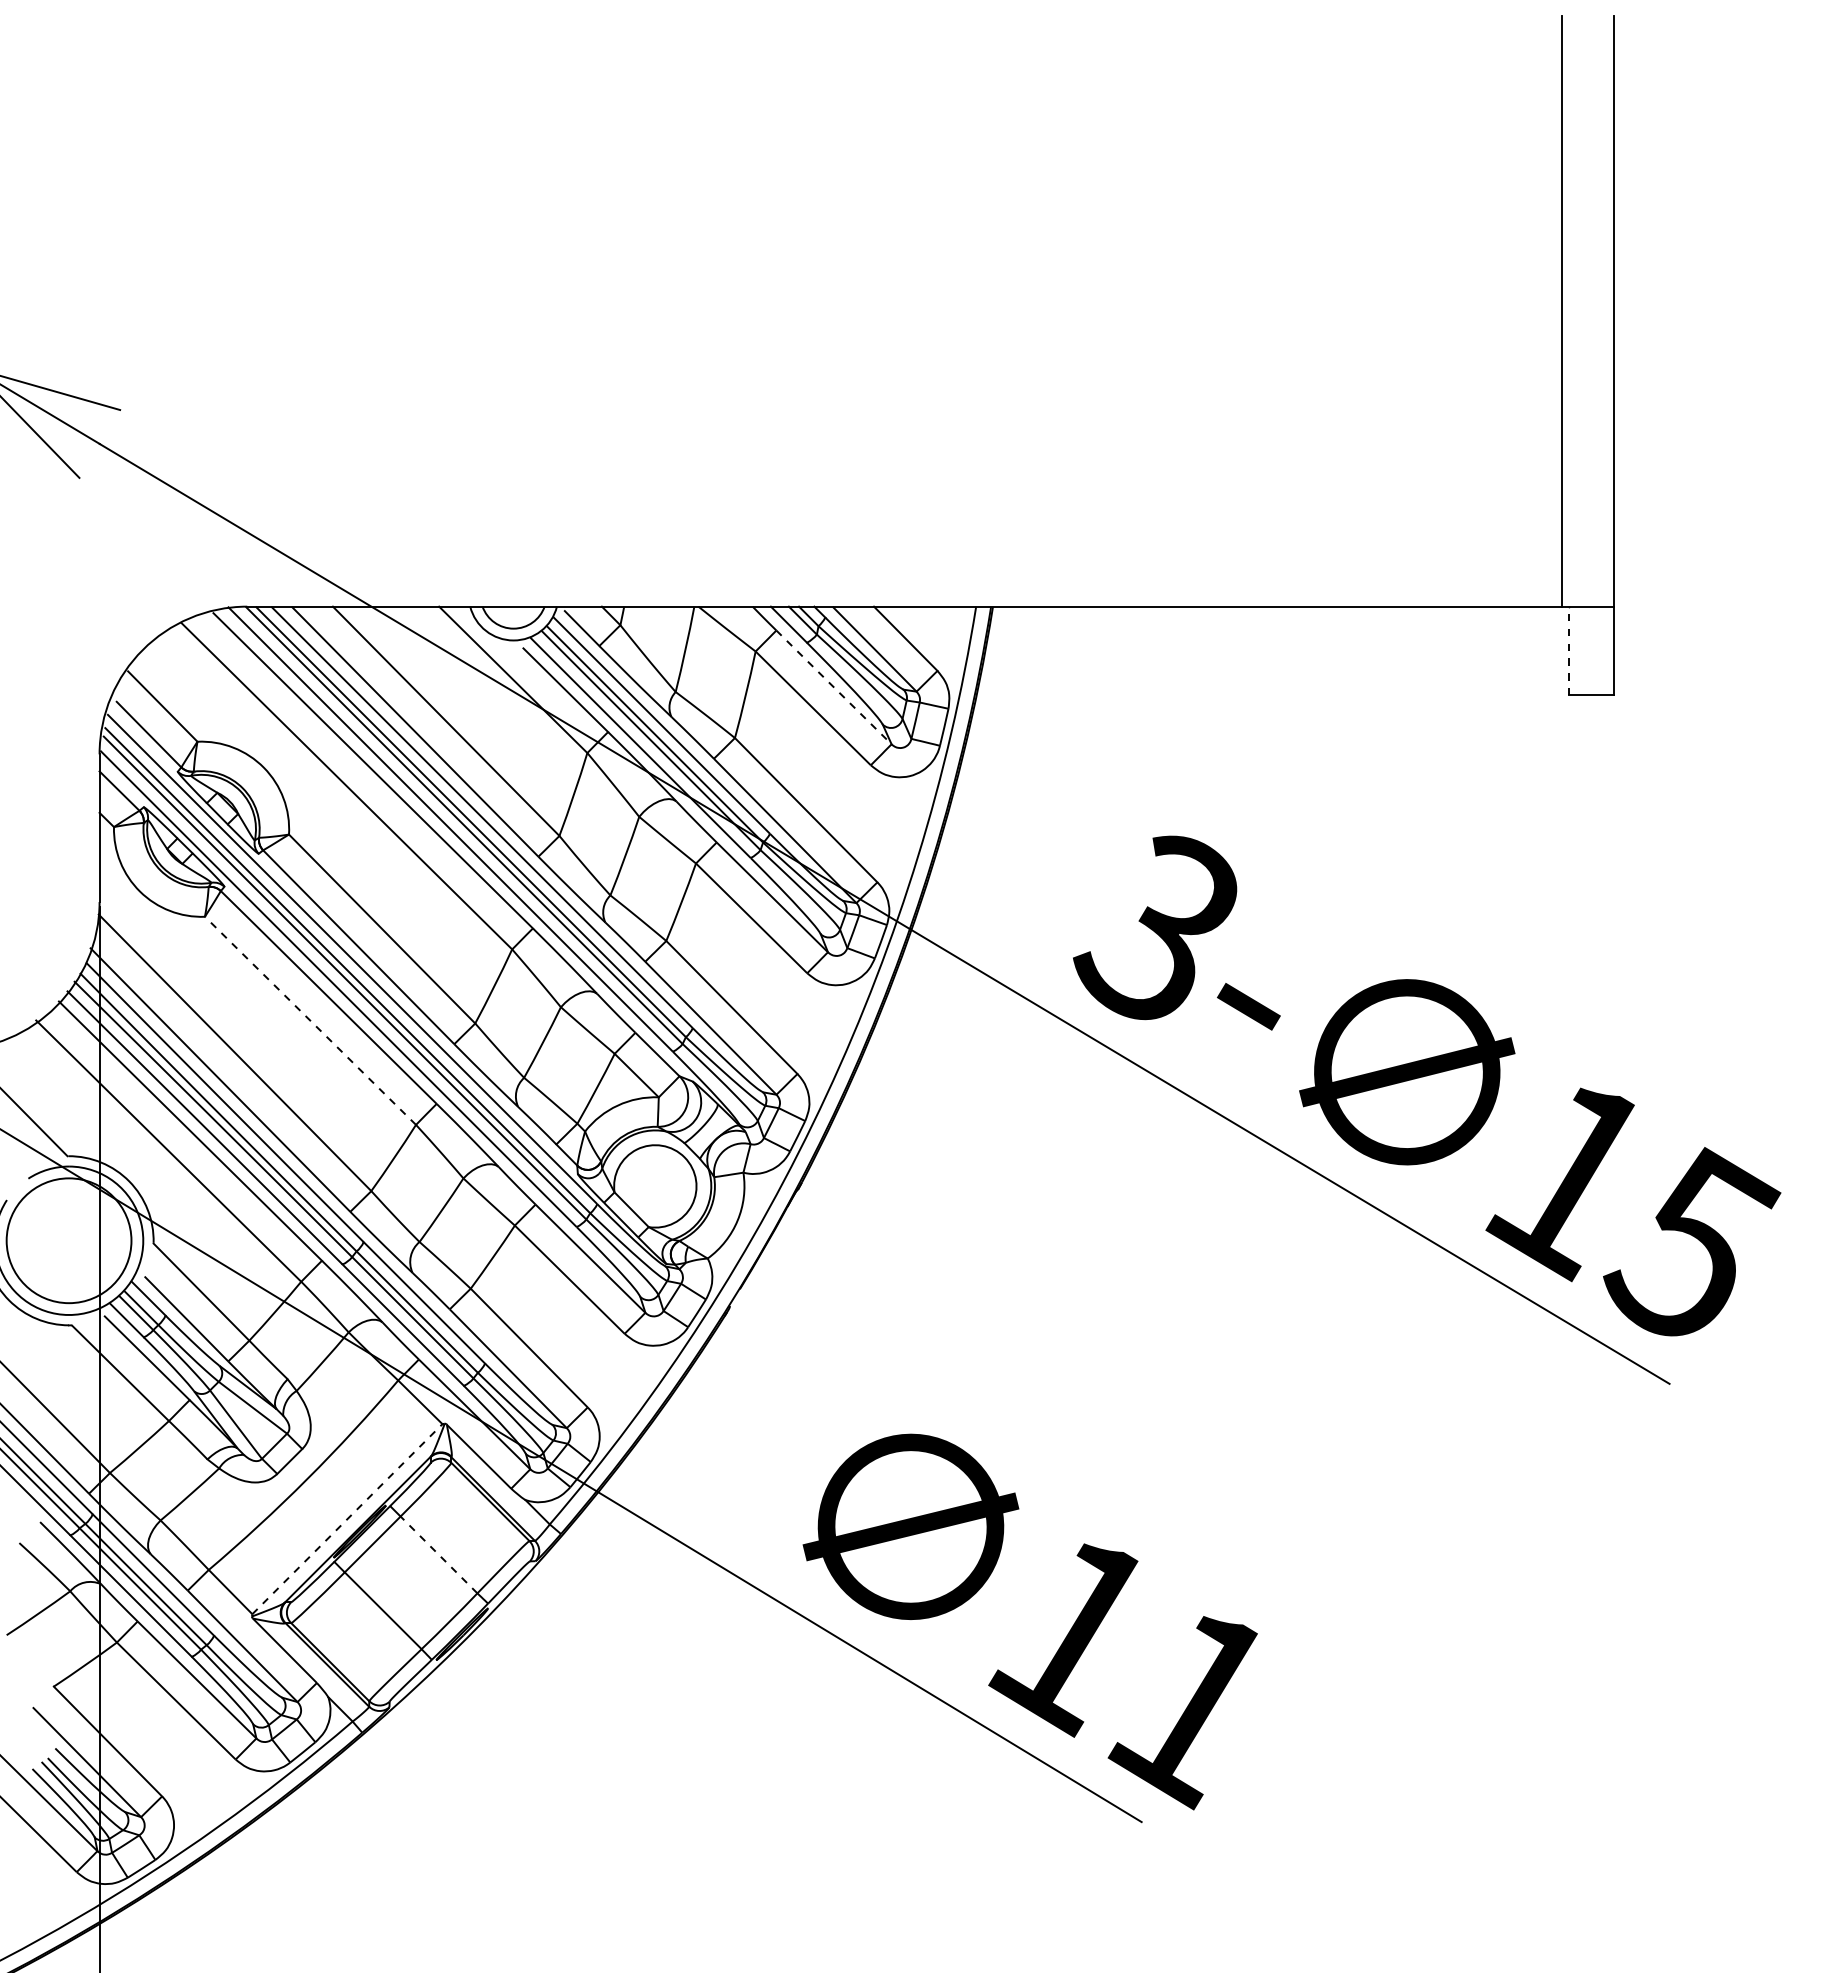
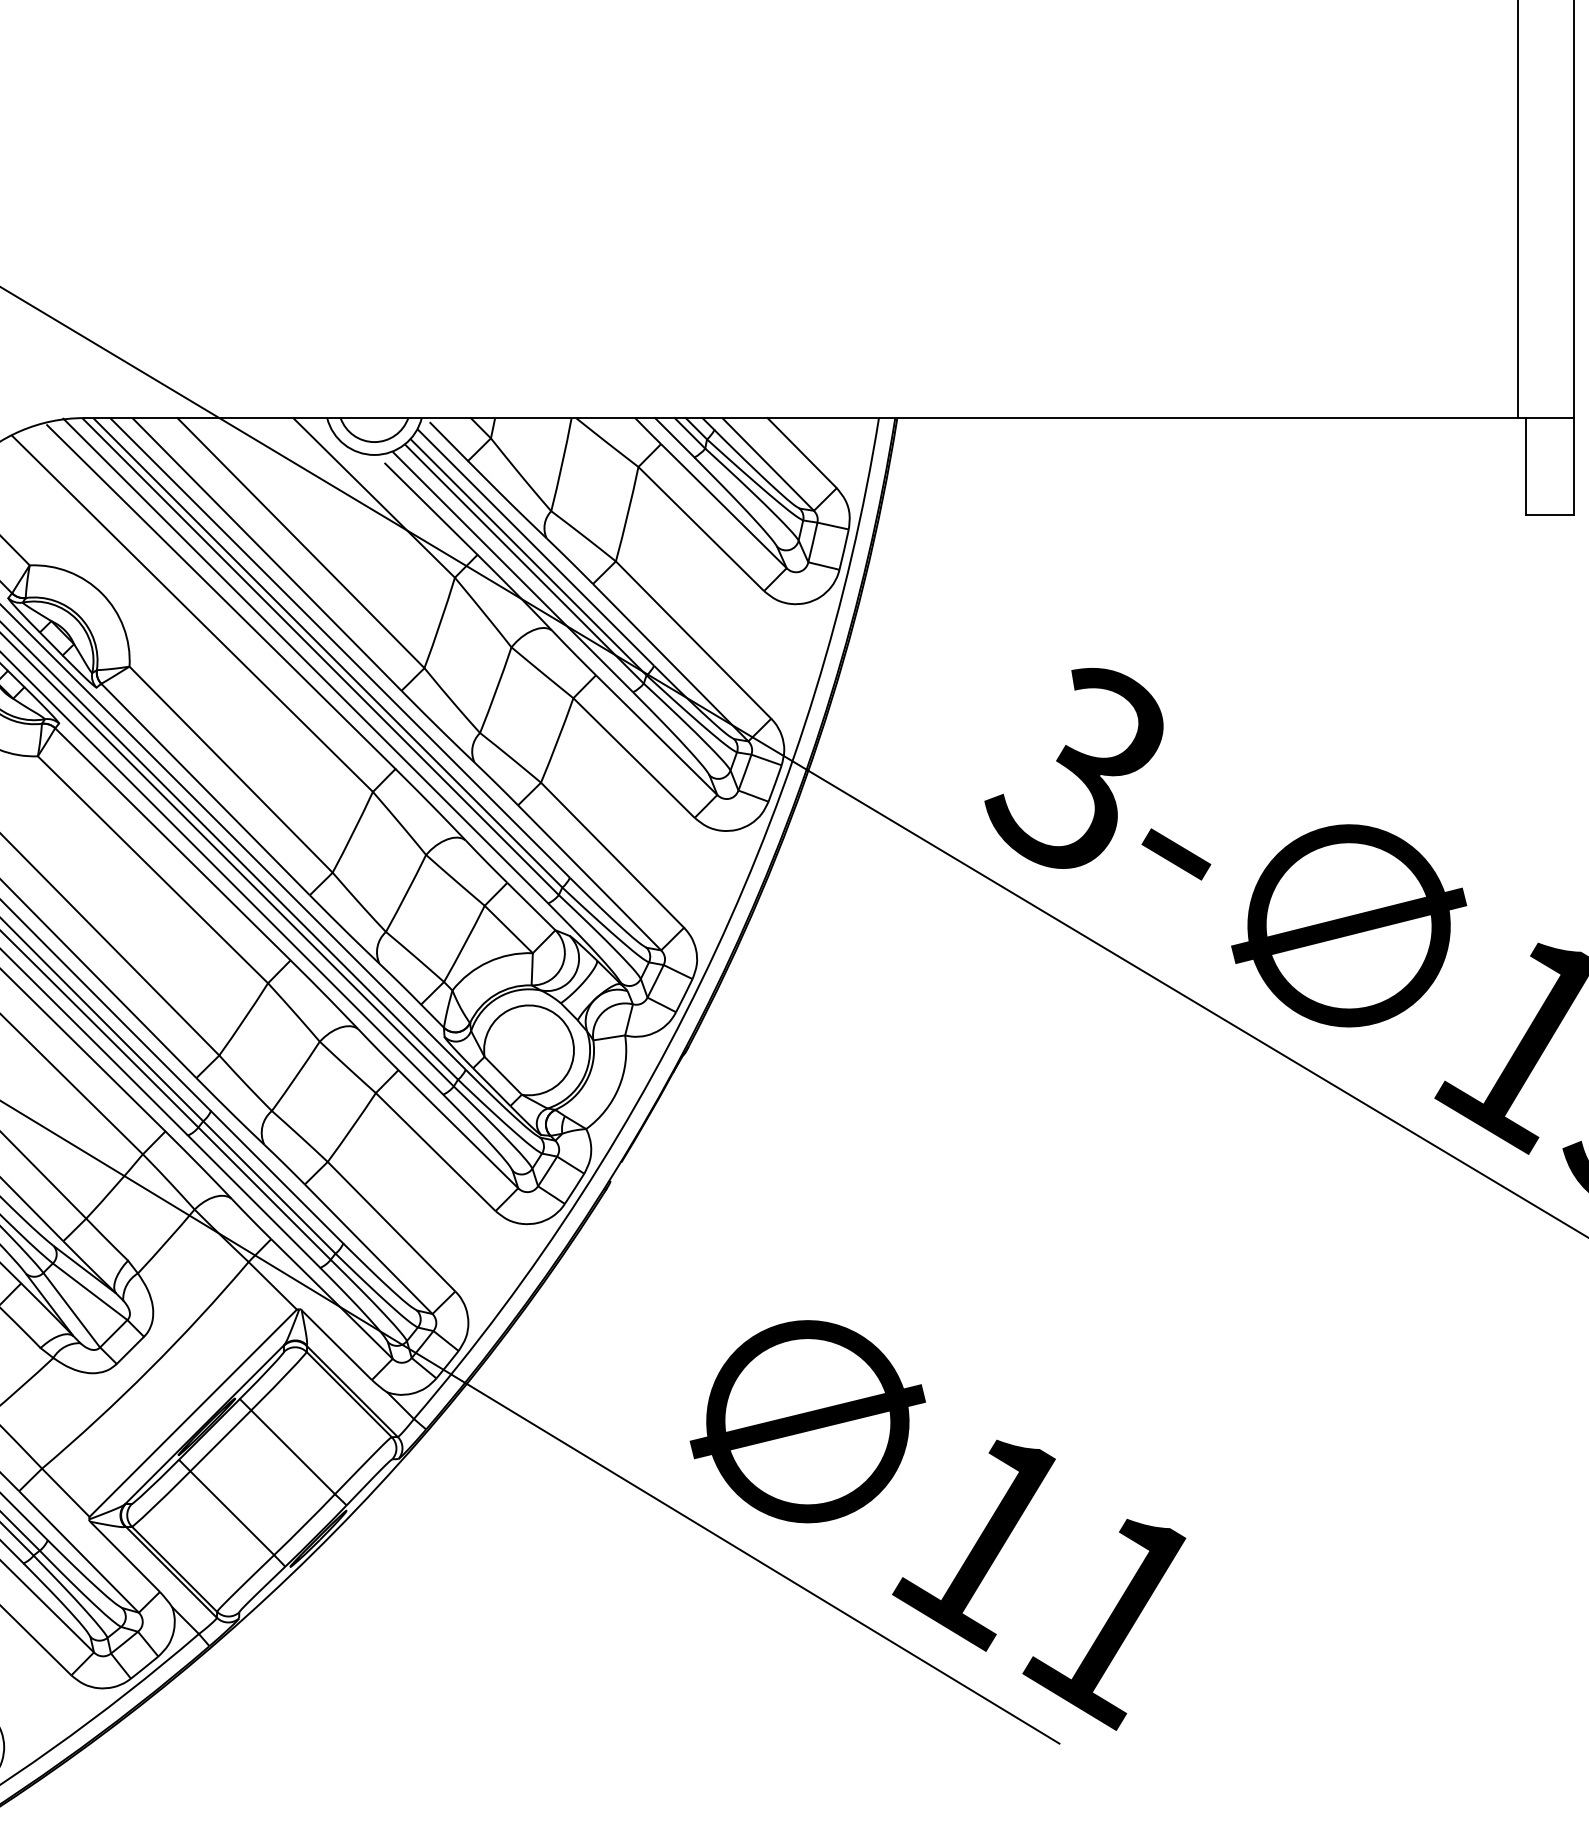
line: (1569, 650) -> (1526, 465), dashed -> solid
line: (833, 686) -> (723, 505), dashed -> solid
line: (310, 1020) -> (152, 869), dashed -> solid
line: (347, 1518) -> (193, 1412), dashed -> solid
line: (438, 1554) -> (292, 1451), dashed -> solid

